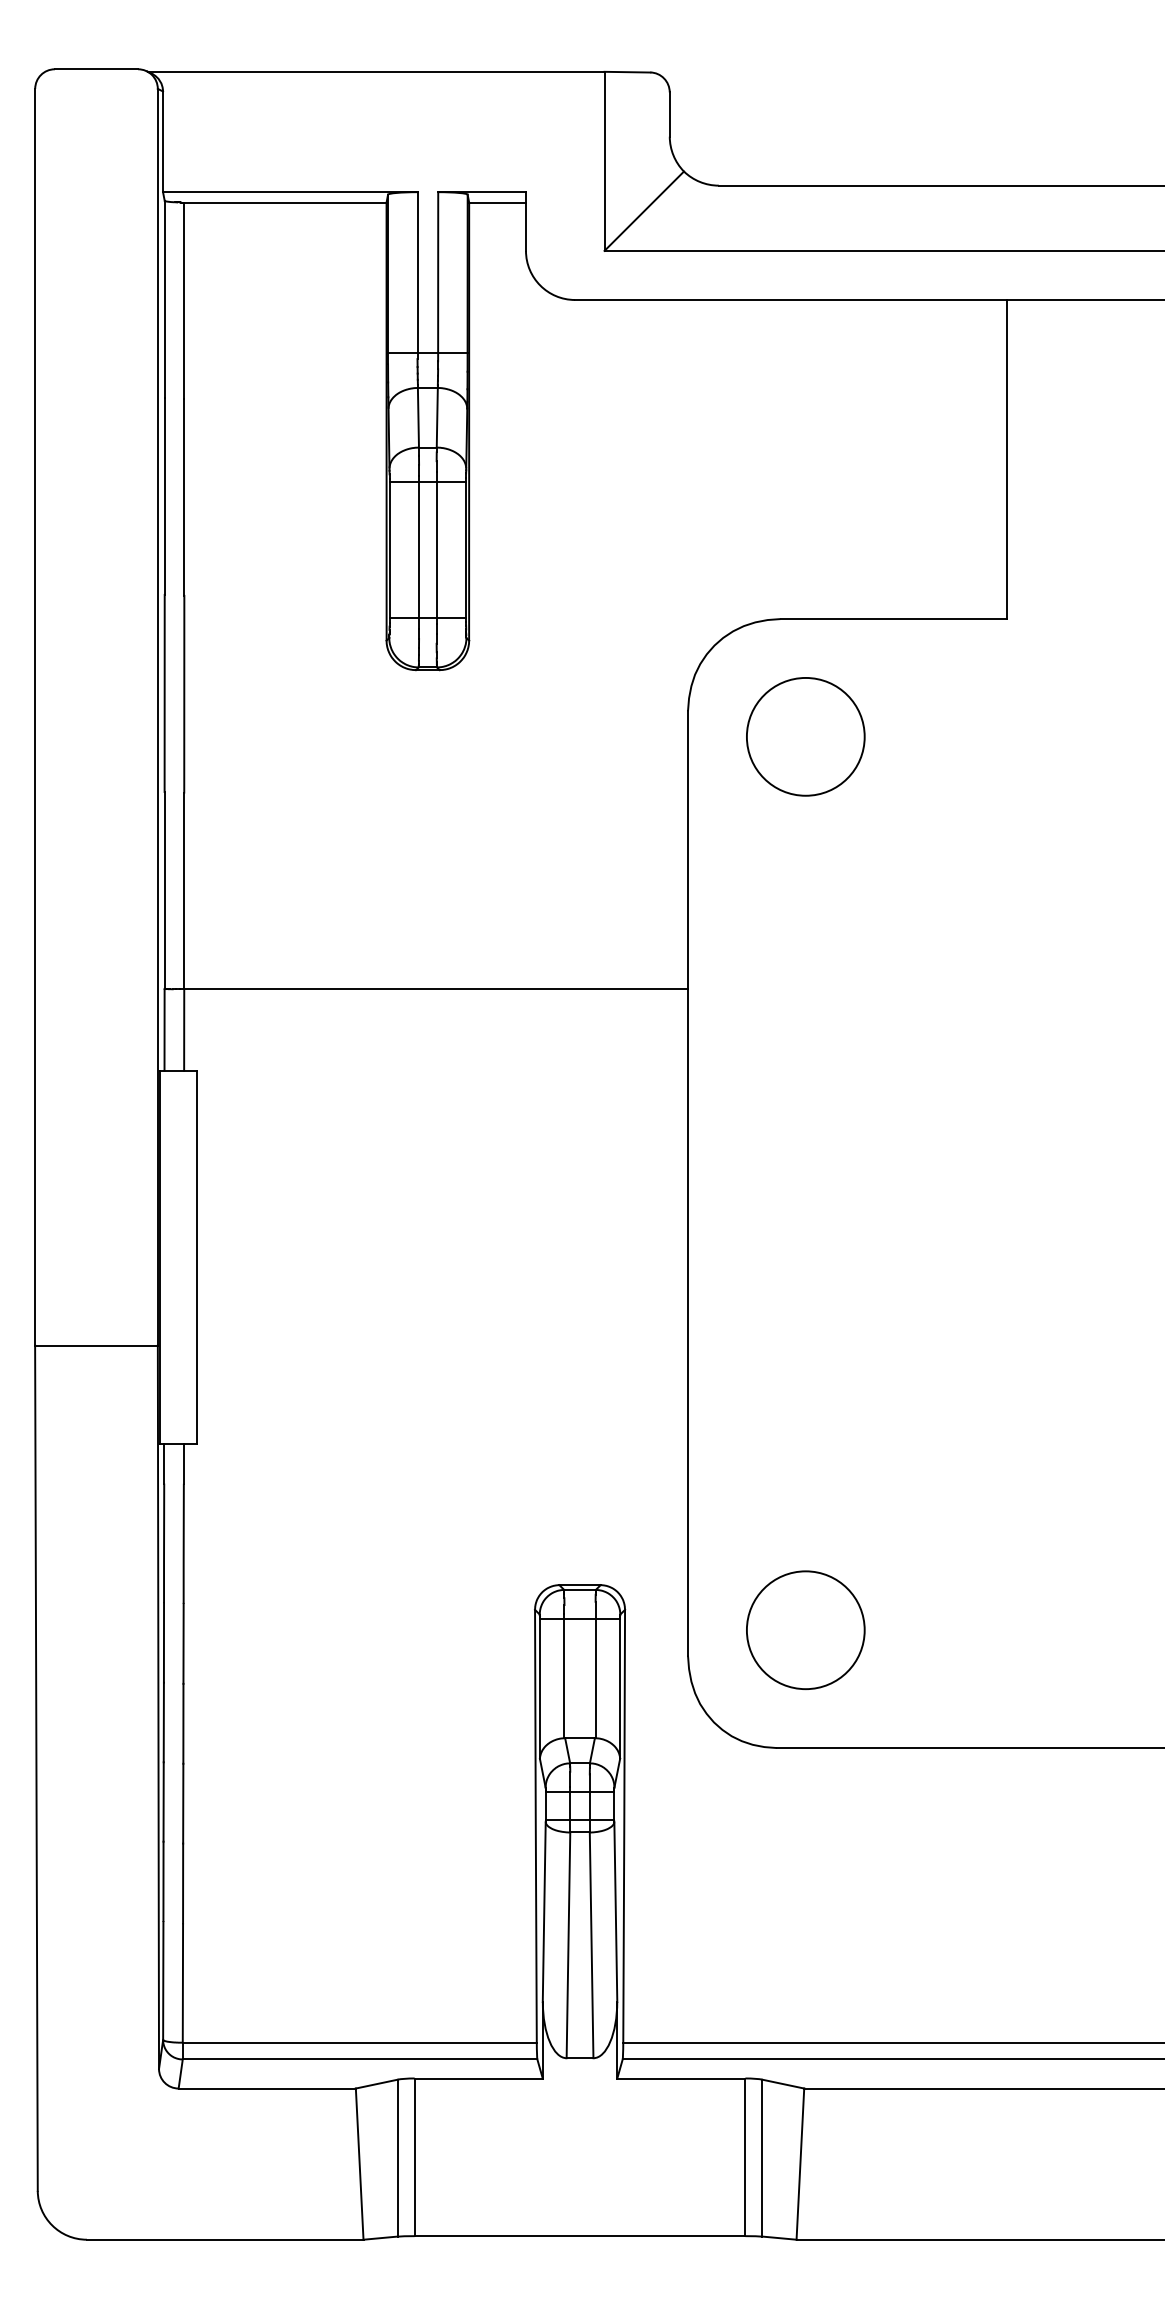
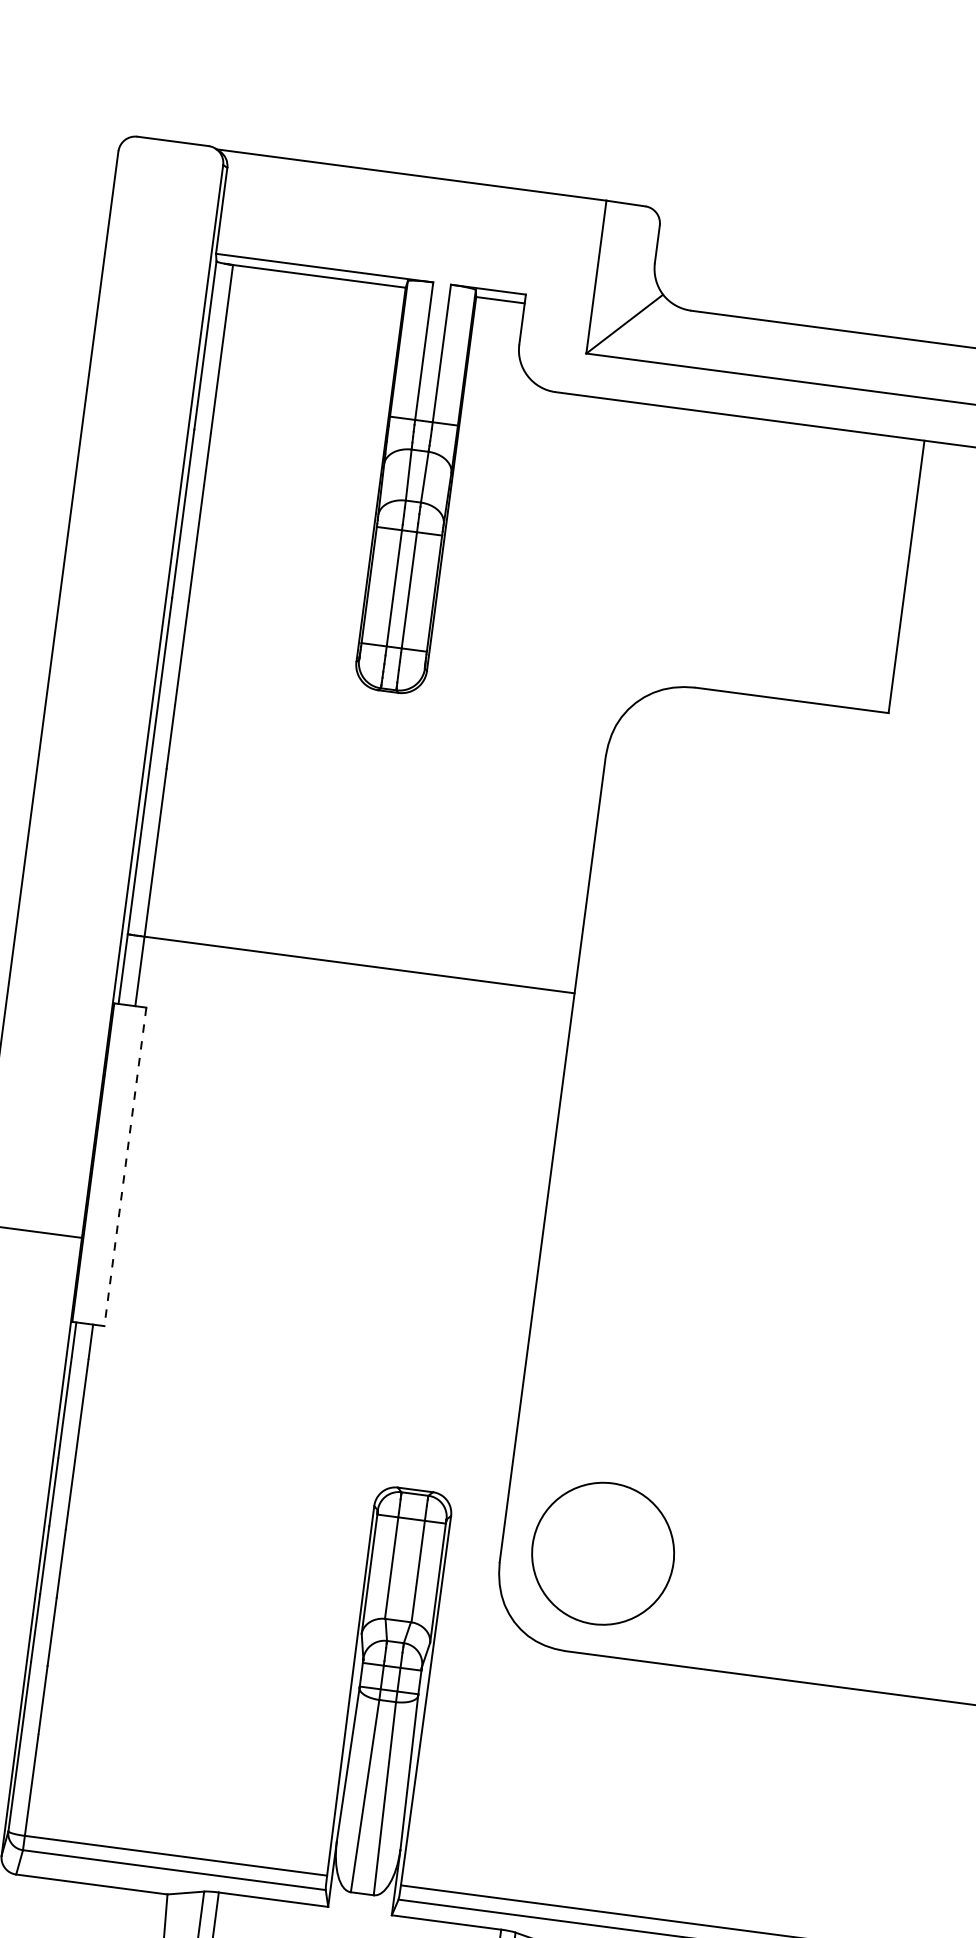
circle: (805, 736) -> (703, 790), removed
line: (197, 1257) -> (125, 1167), solid -> dashed
circle: (805, 1630) -> (602, 1553), size x1.4

